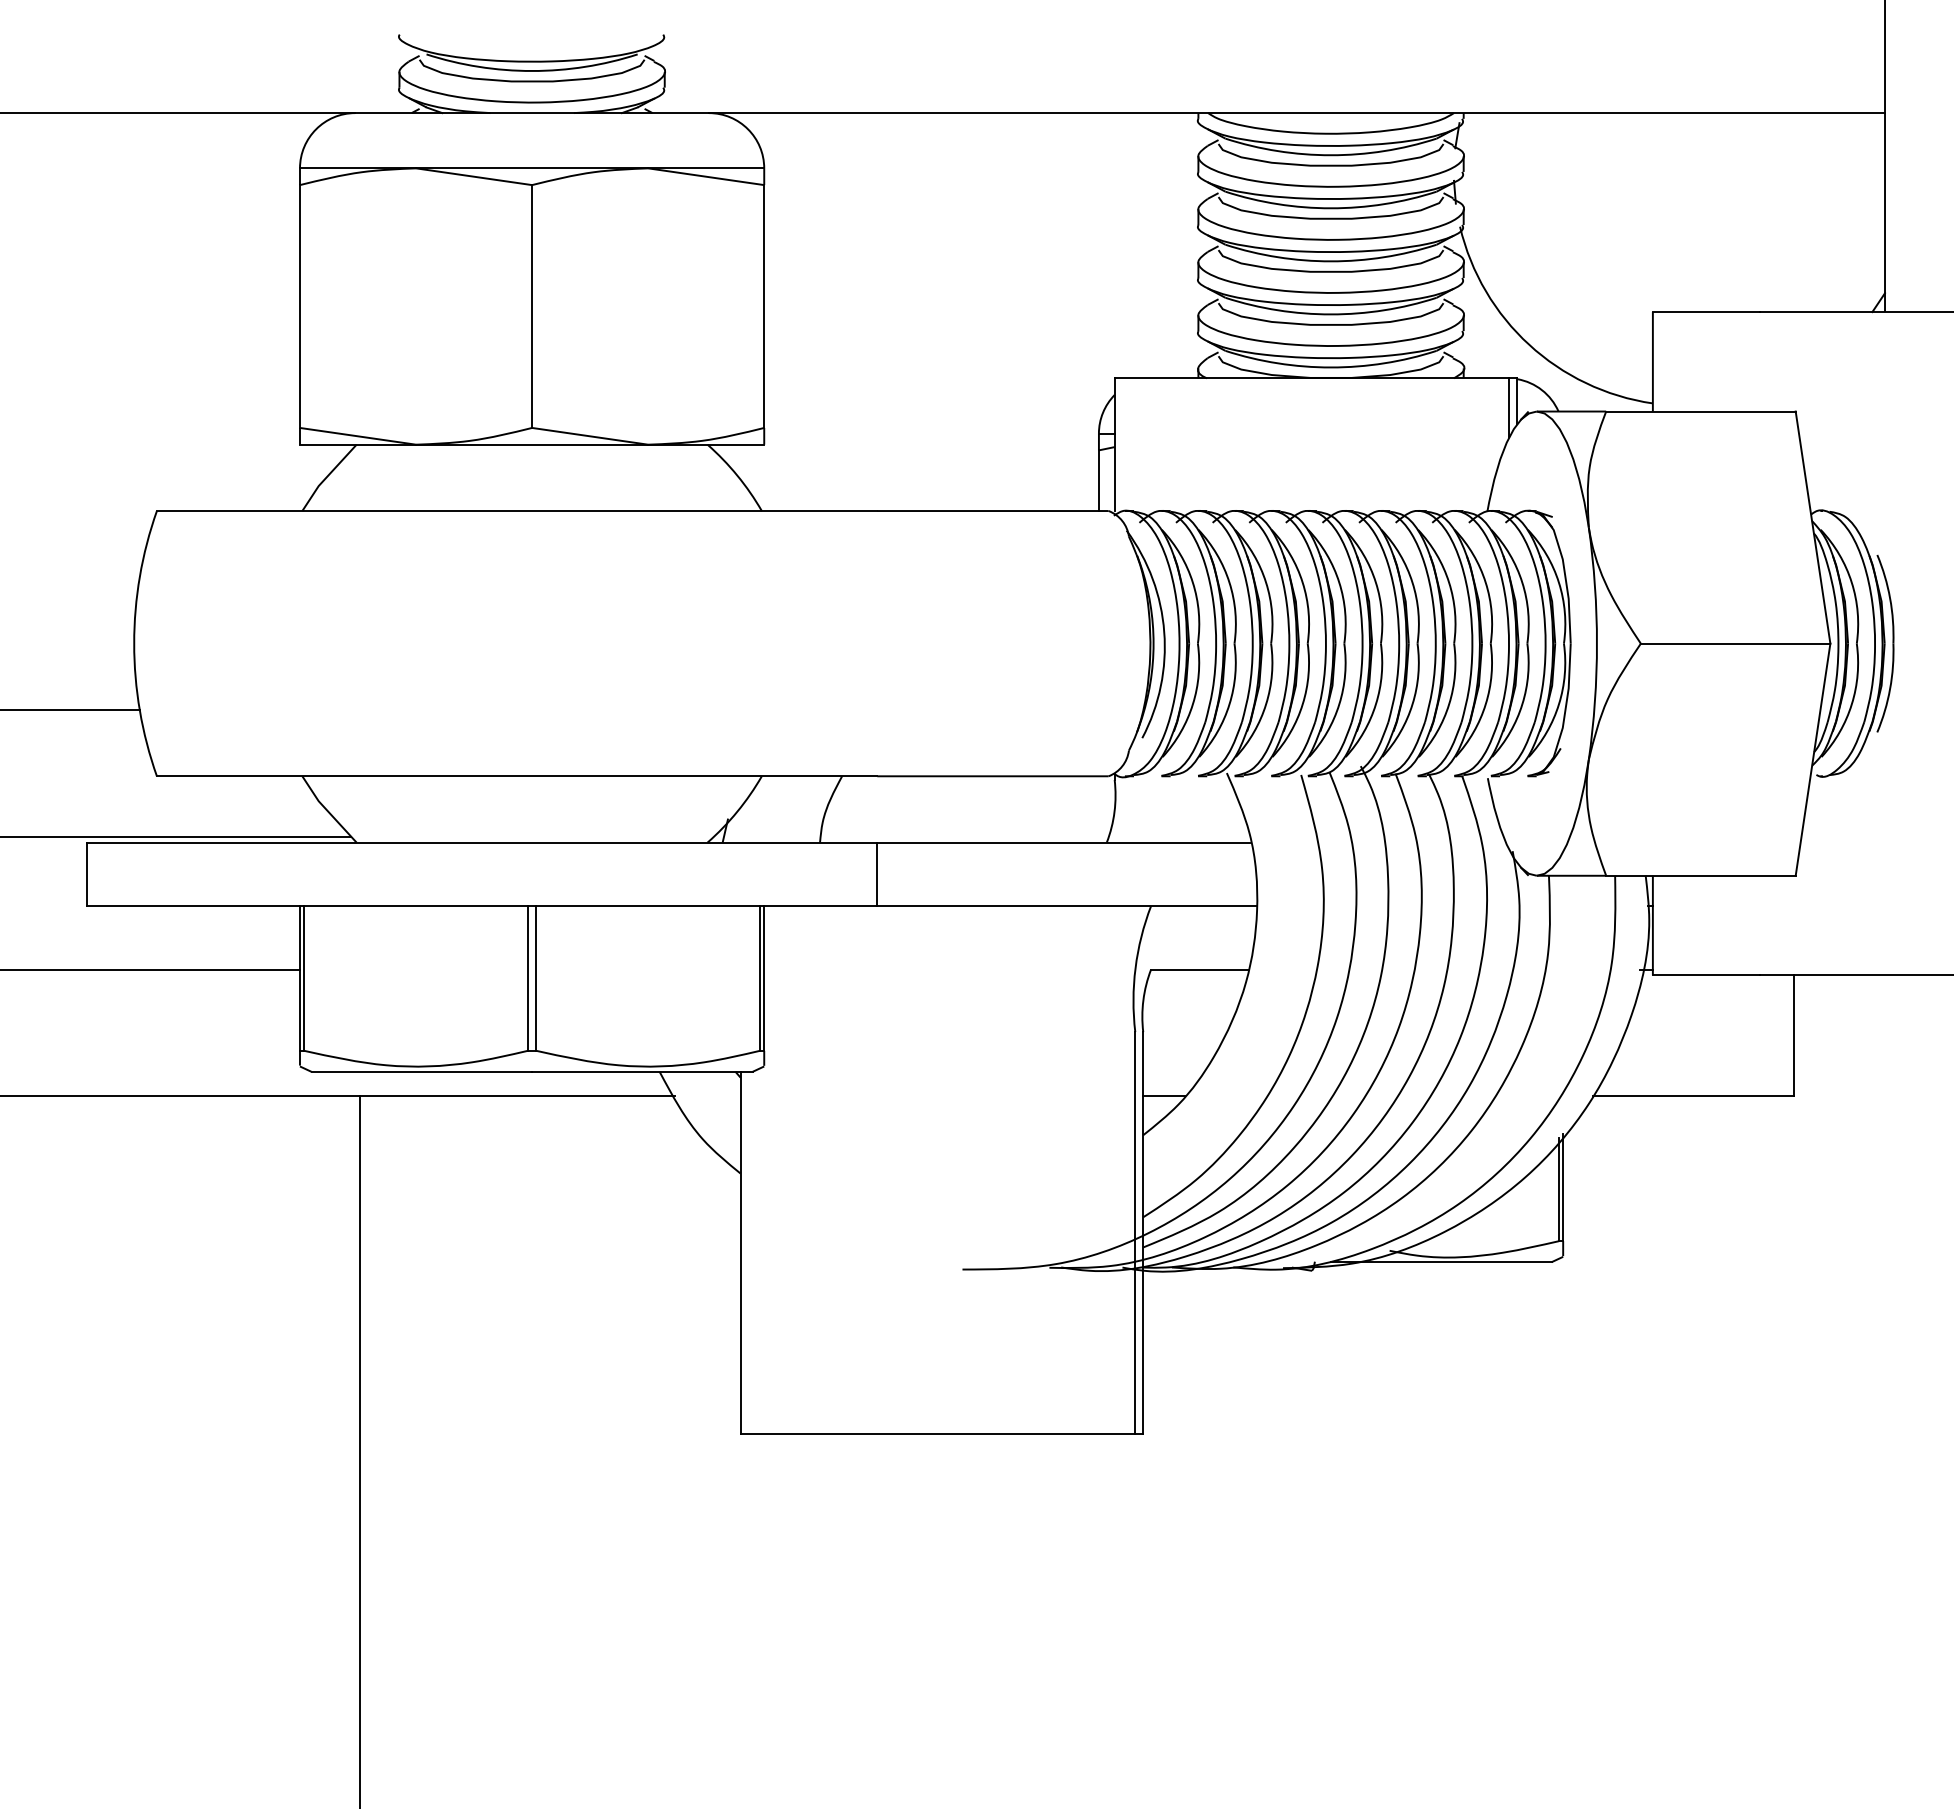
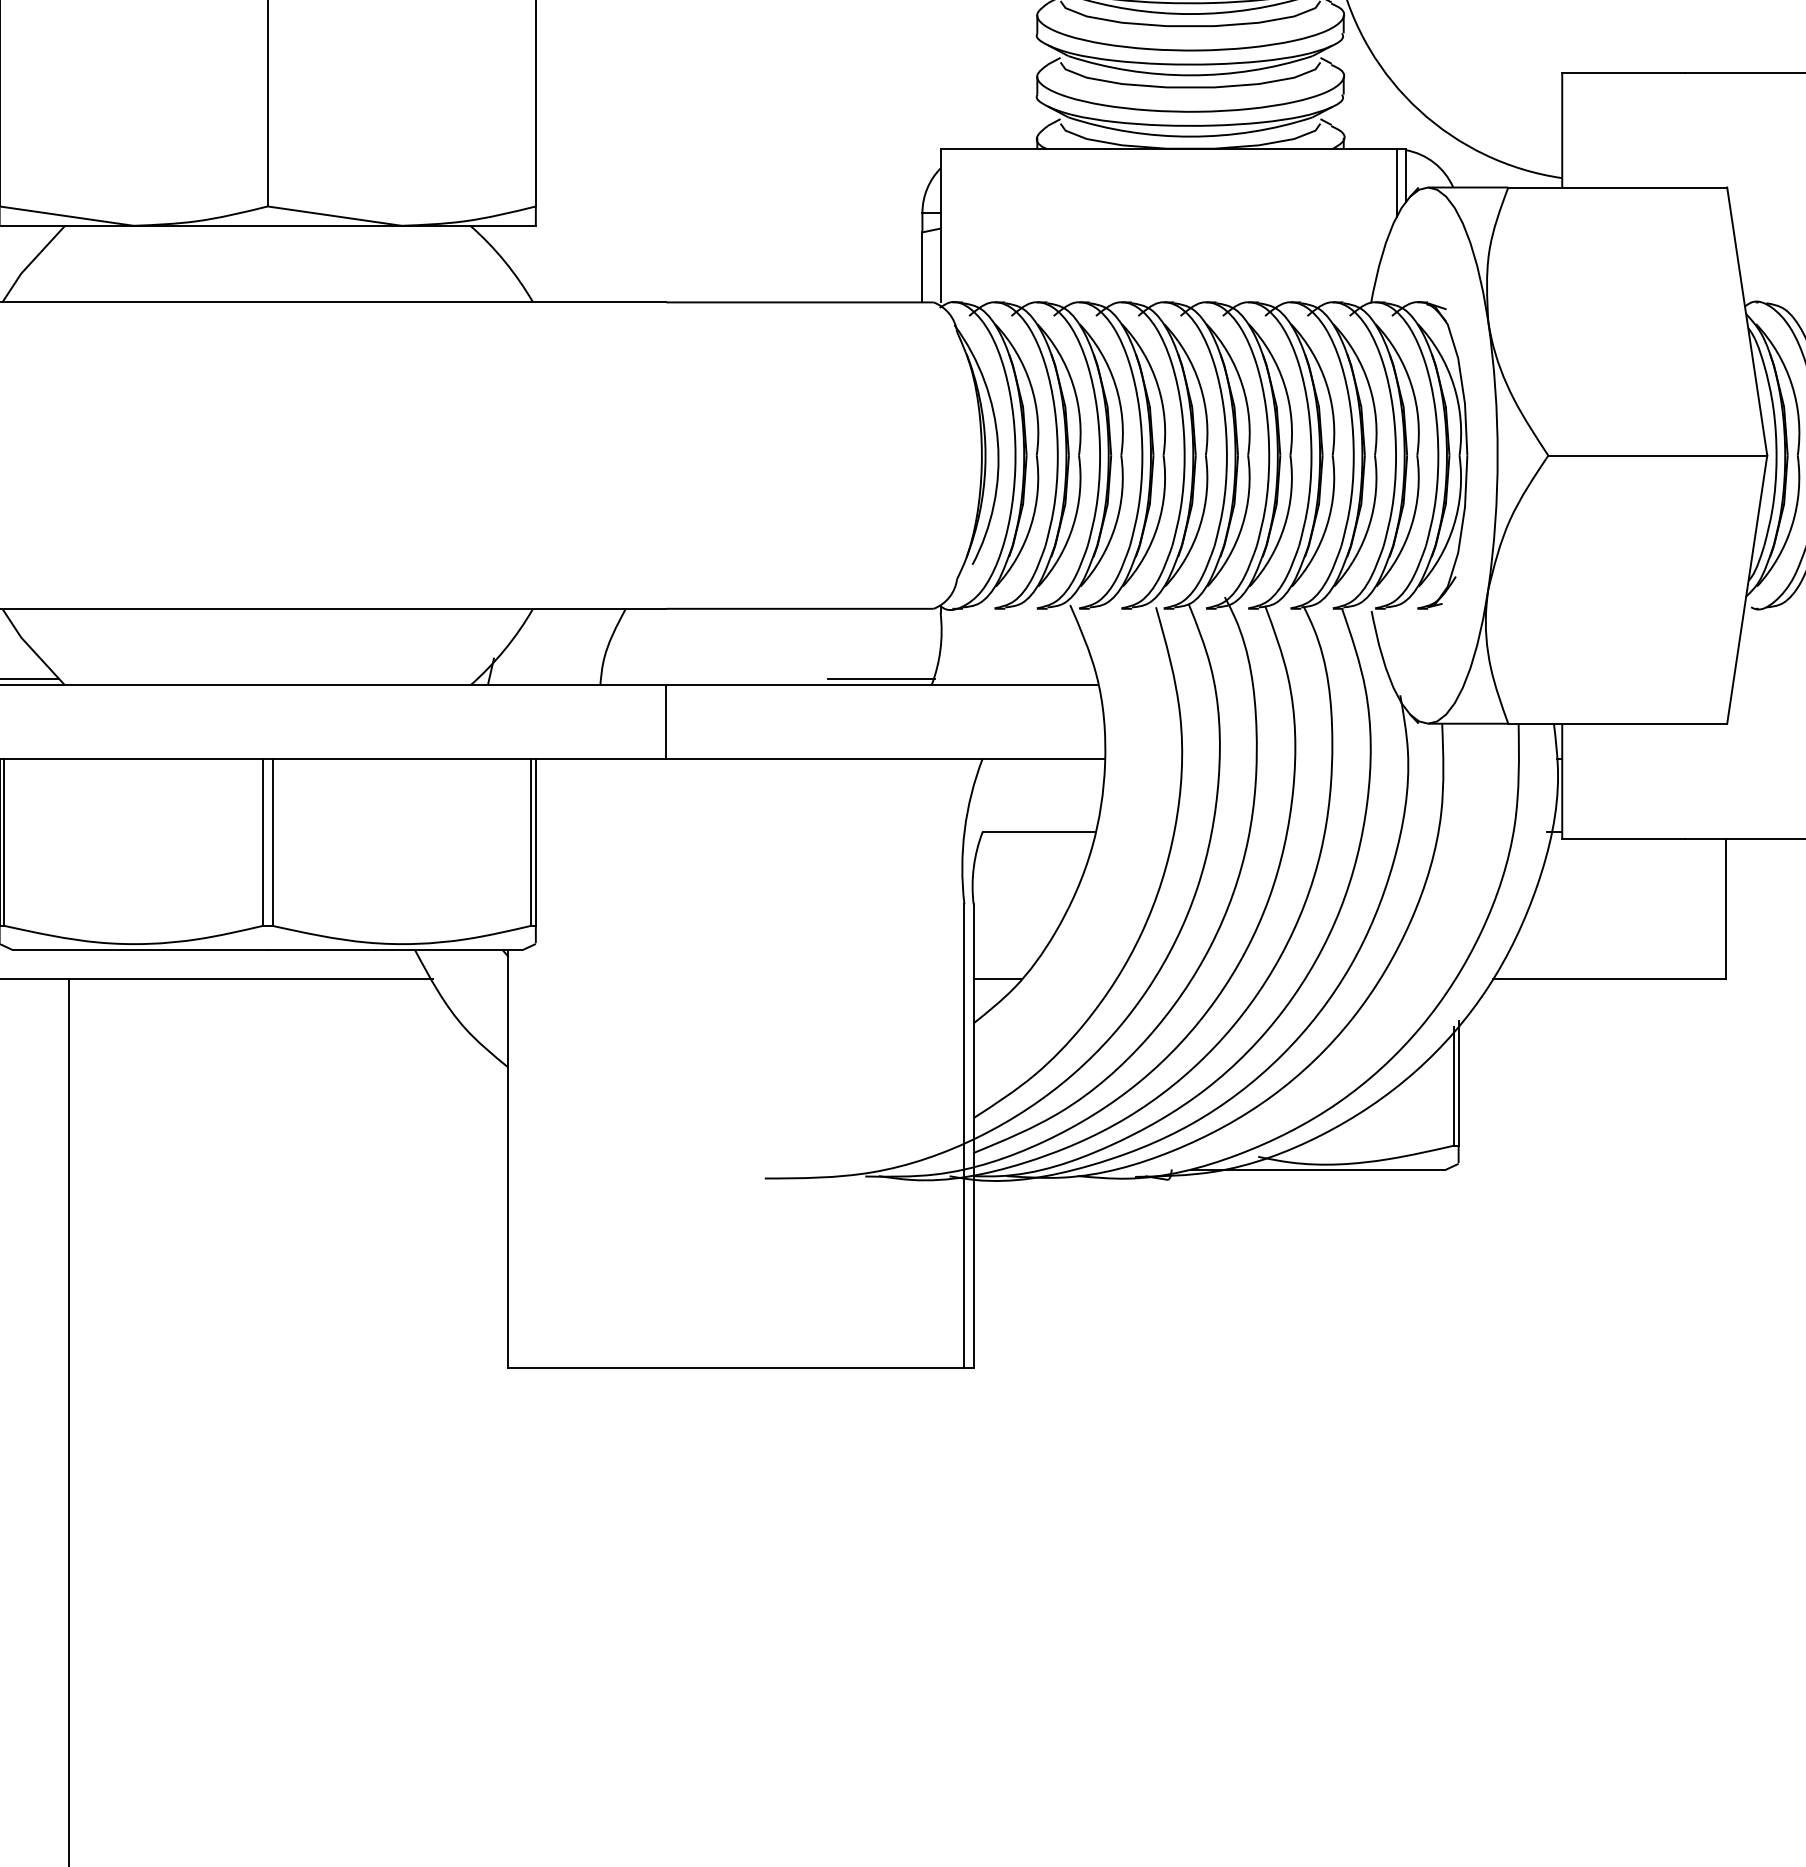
line: (1063, 836) -> (881, 678), added

